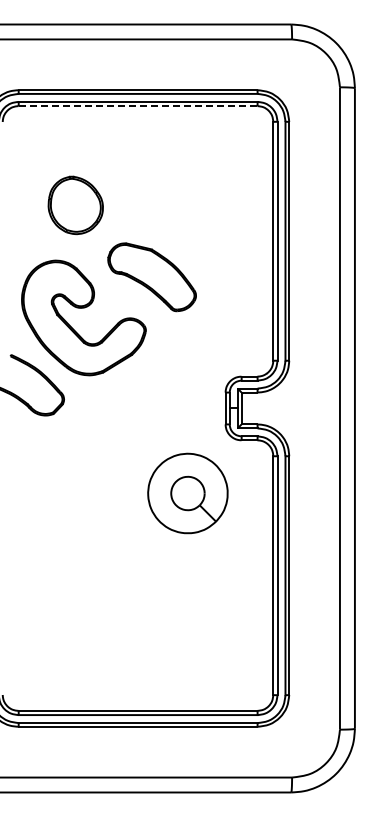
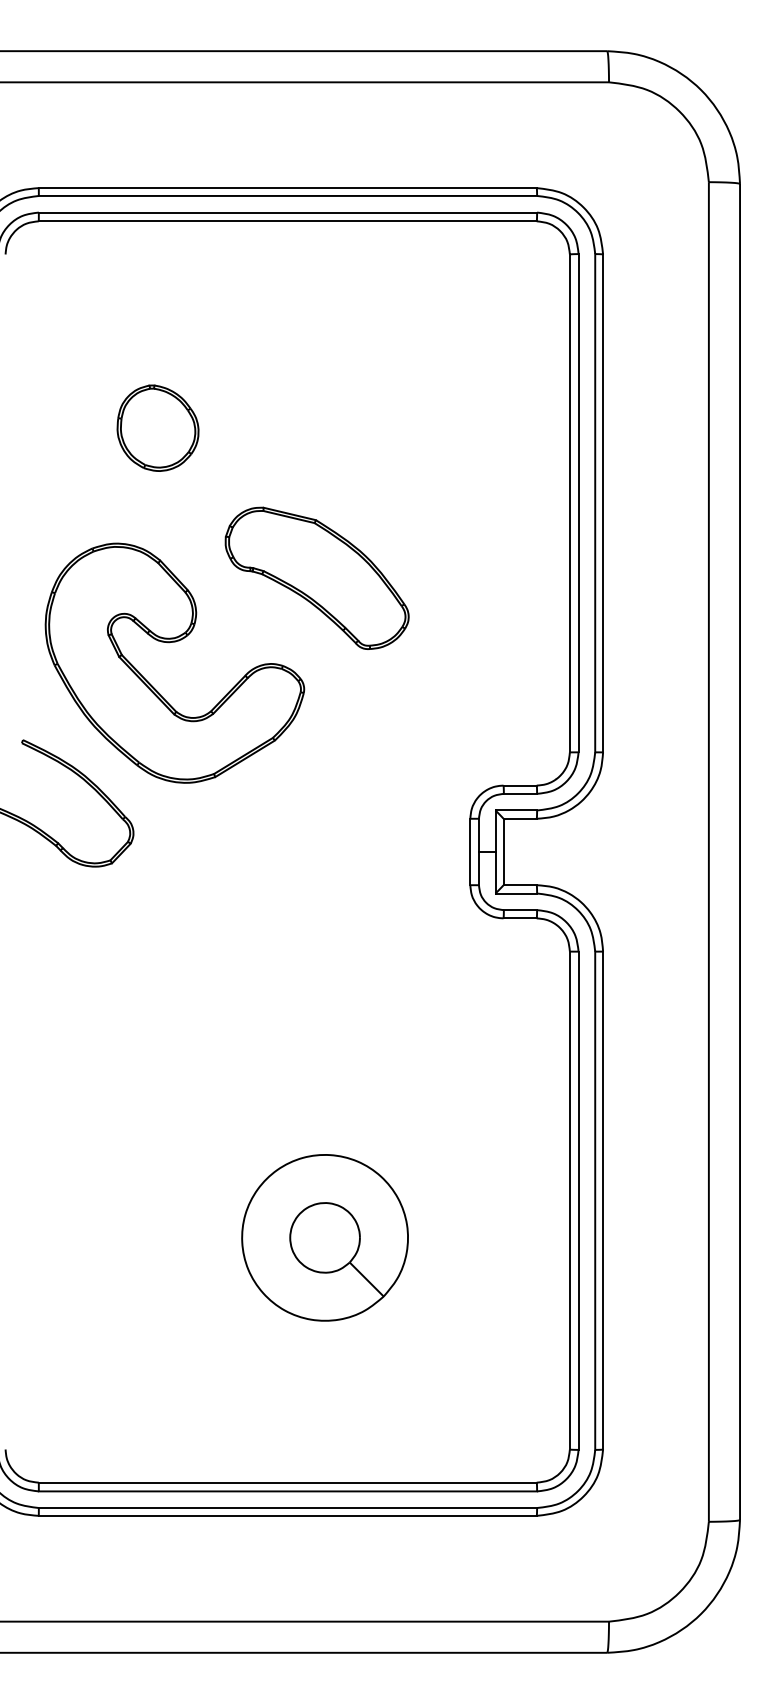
line: (137, 106) -> (286, 222), dashed -> solid
part: (75, 204) -> (157, 426), size x0.71
part: (187, 493) -> (324, 1237), moved

